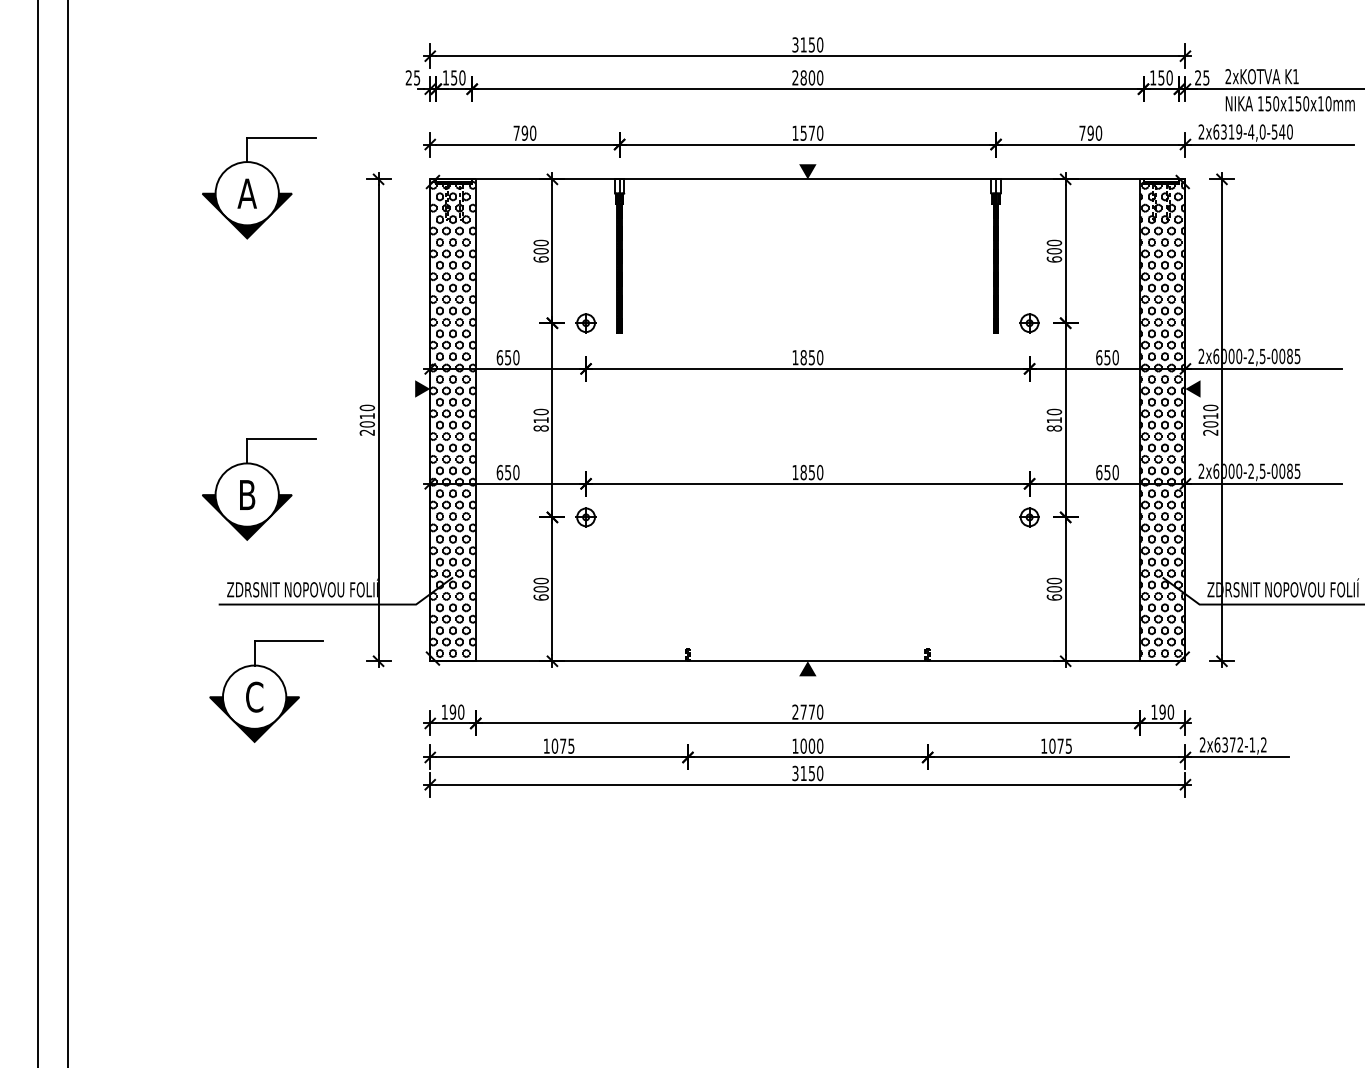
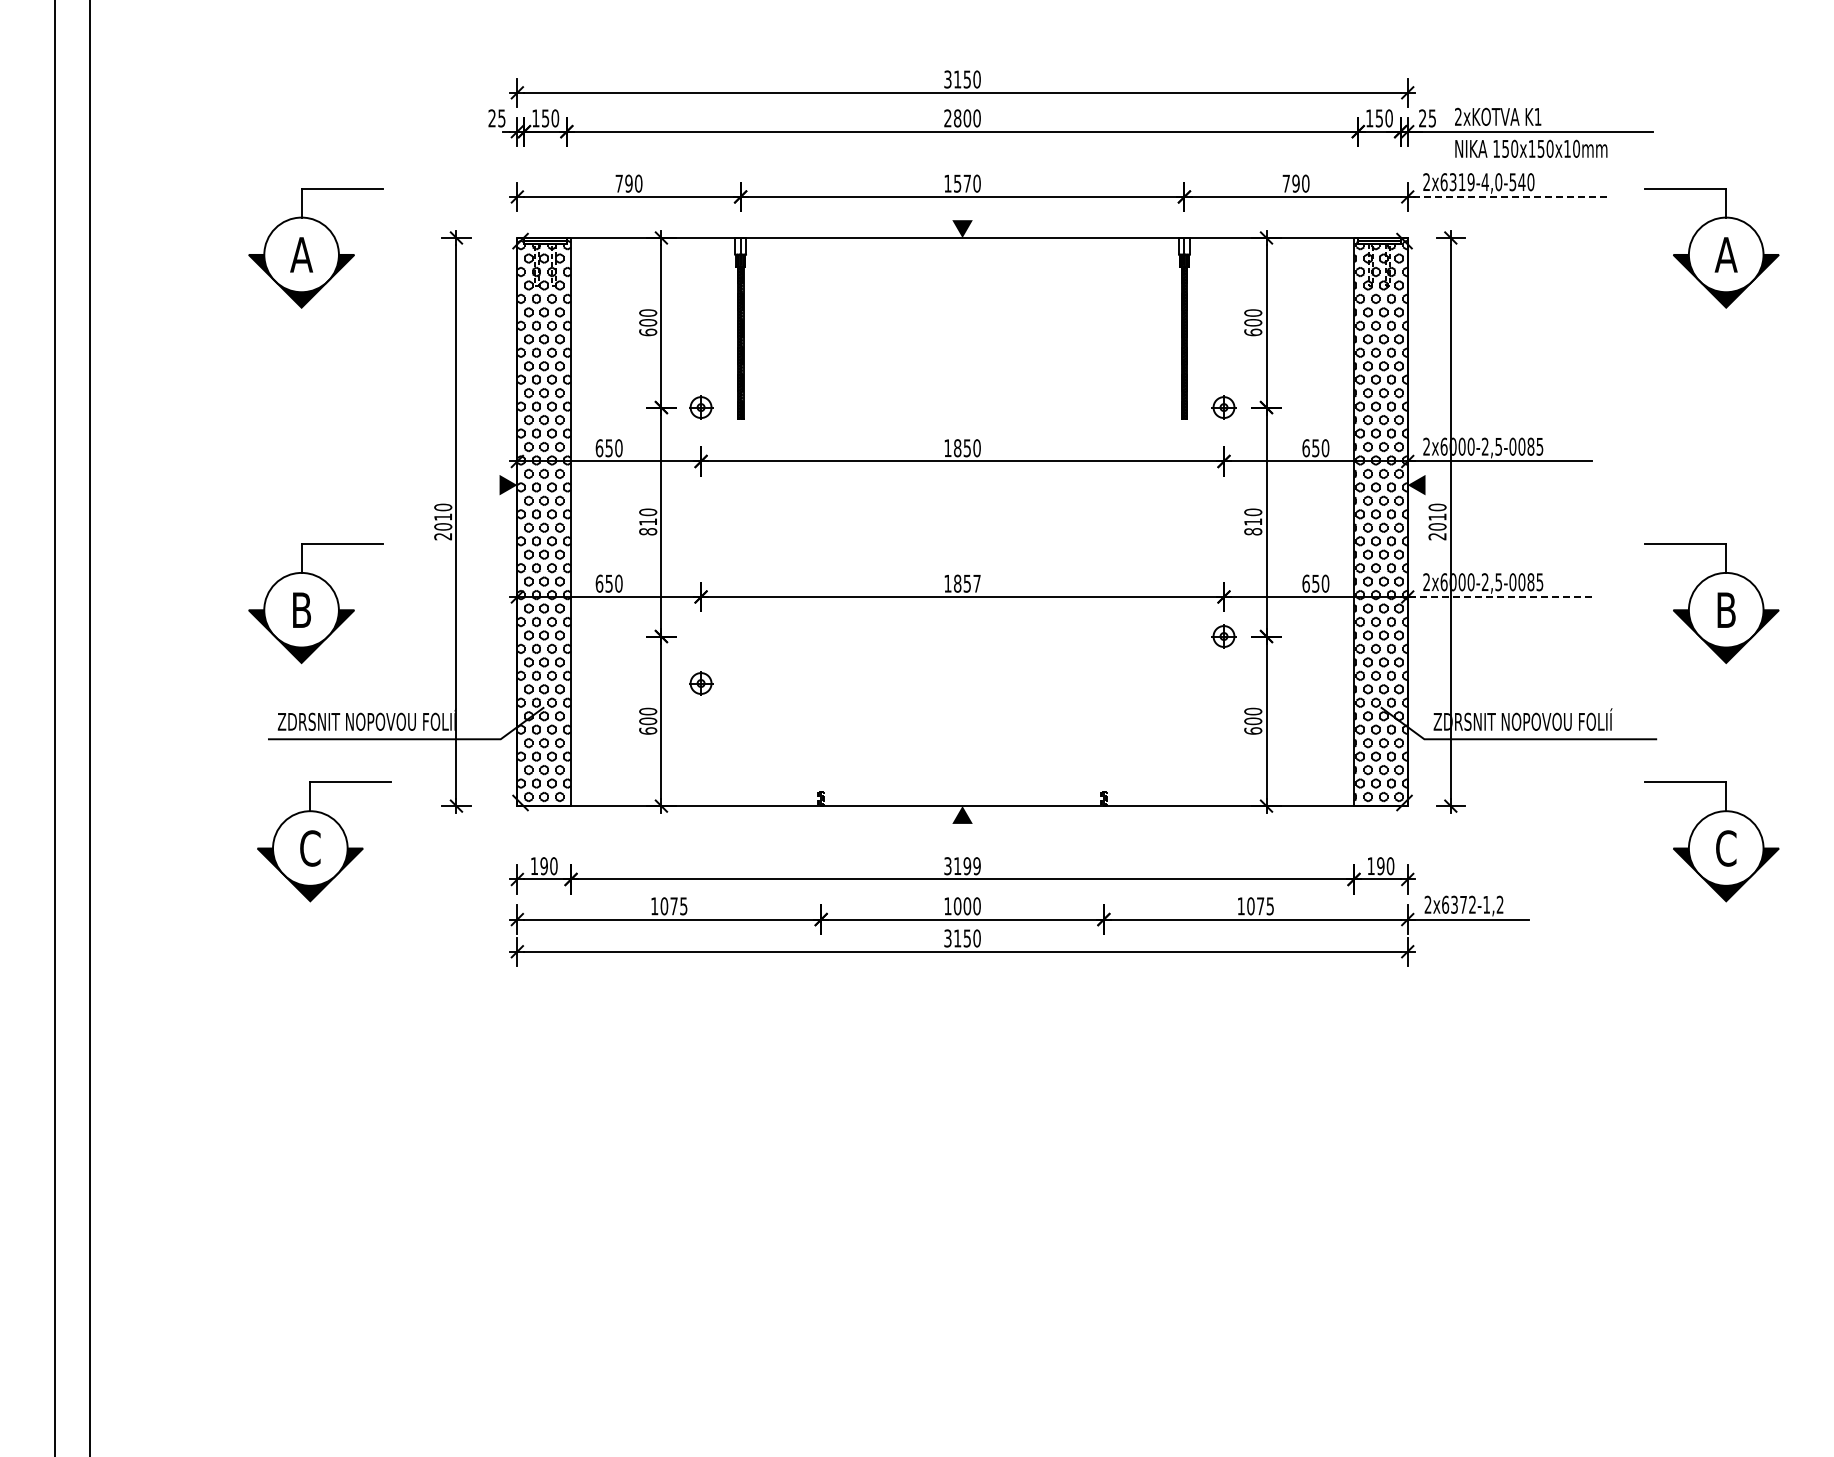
line: (1269, 144) -> (1506, 196), solid -> dashed
text: (819, 472) -> (976, 583), 1850 -> 1857
line: (1263, 483) -> (1499, 596), solid -> dashed
part: (586, 517) -> (701, 683), moved
text: (807, 712) -> (962, 866), 2770 -> 3199

